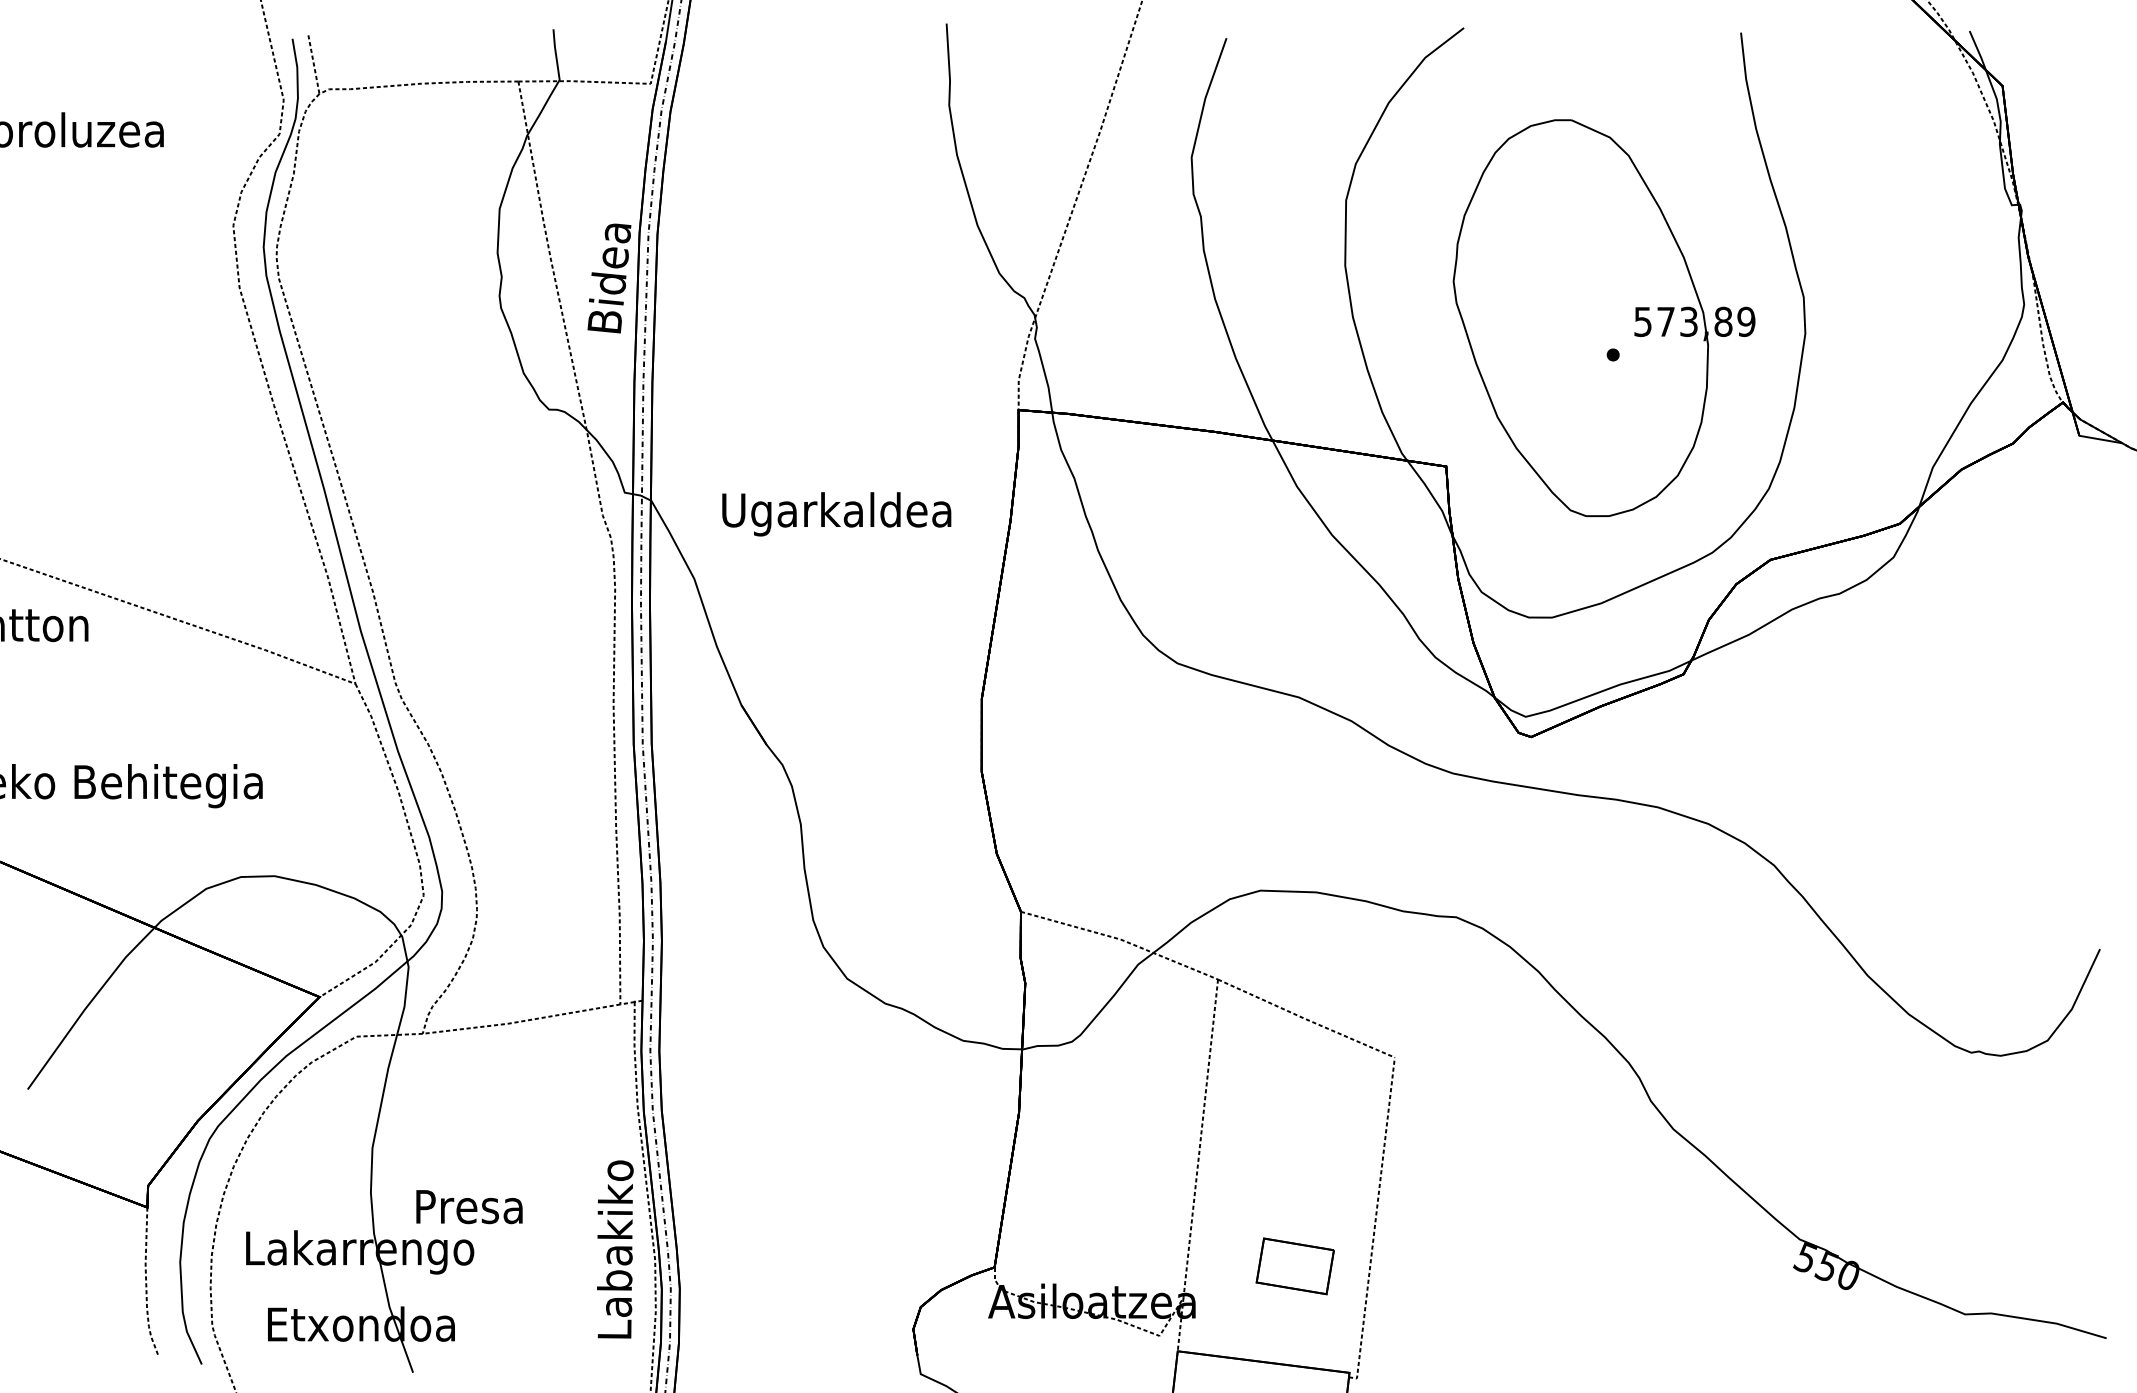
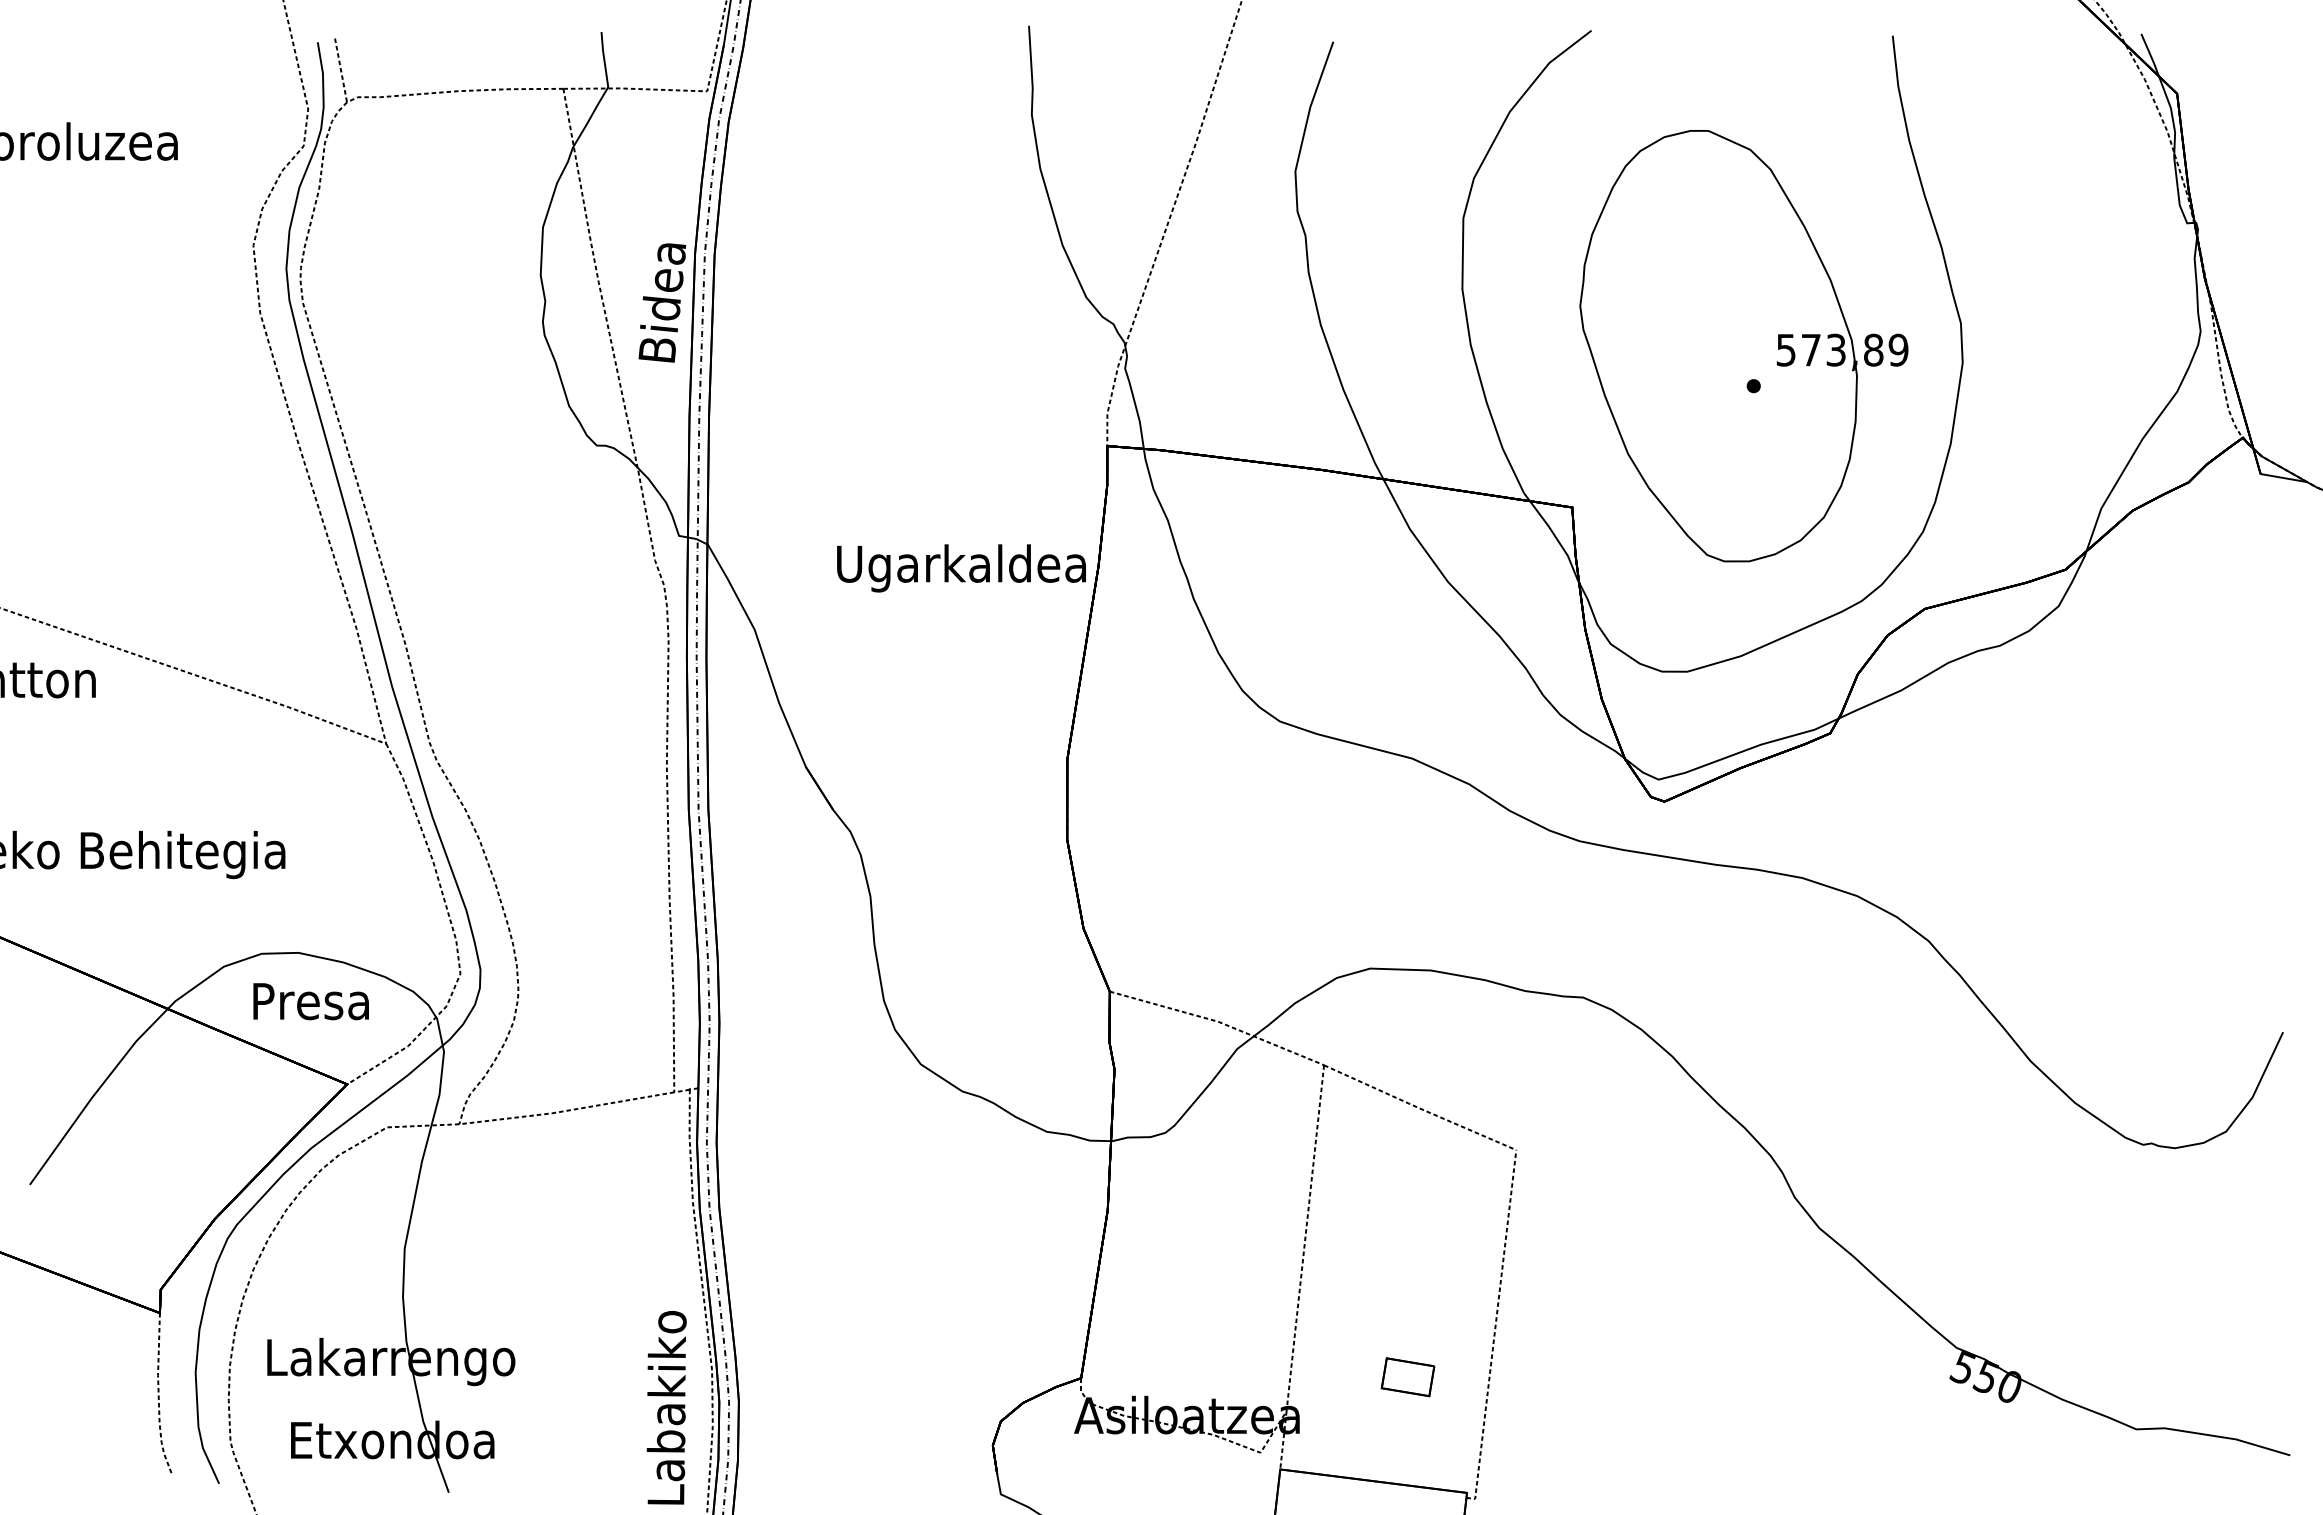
text: (836, 514) -> (961, 568), moved
text: (468, 1206) -> (310, 1001), moved
text: (615, 1249) -> (666, 1407), moved
part: (1294, 1266) -> (1407, 1377), size x0.62

